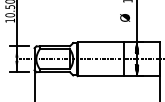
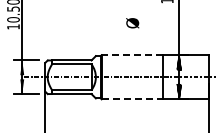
text: (124, 18) -> (132, 23), moved
line: (101, 42) -> (132, 55), solid -> dashed
line: (101, 76) -> (132, 99), solid -> dashed

